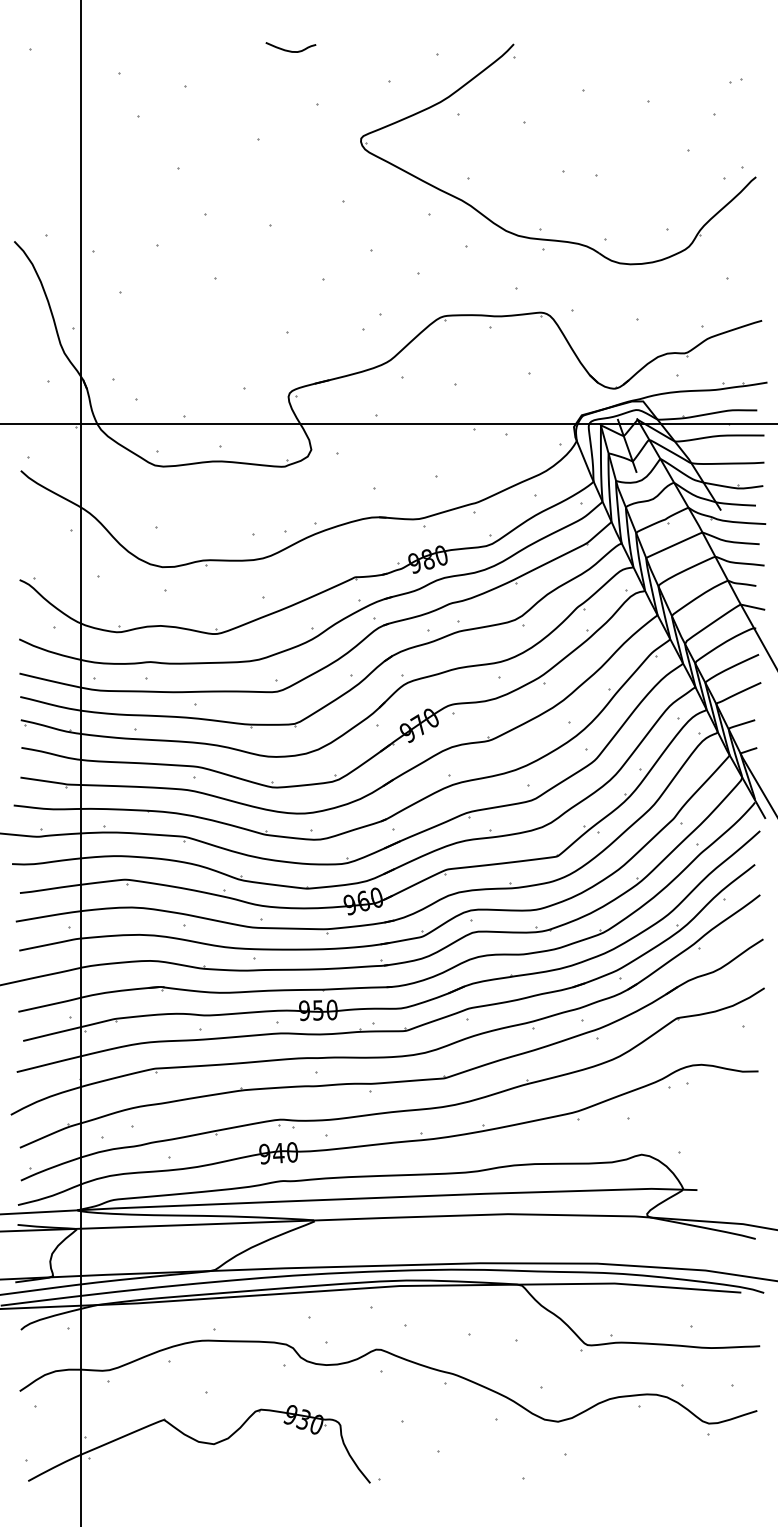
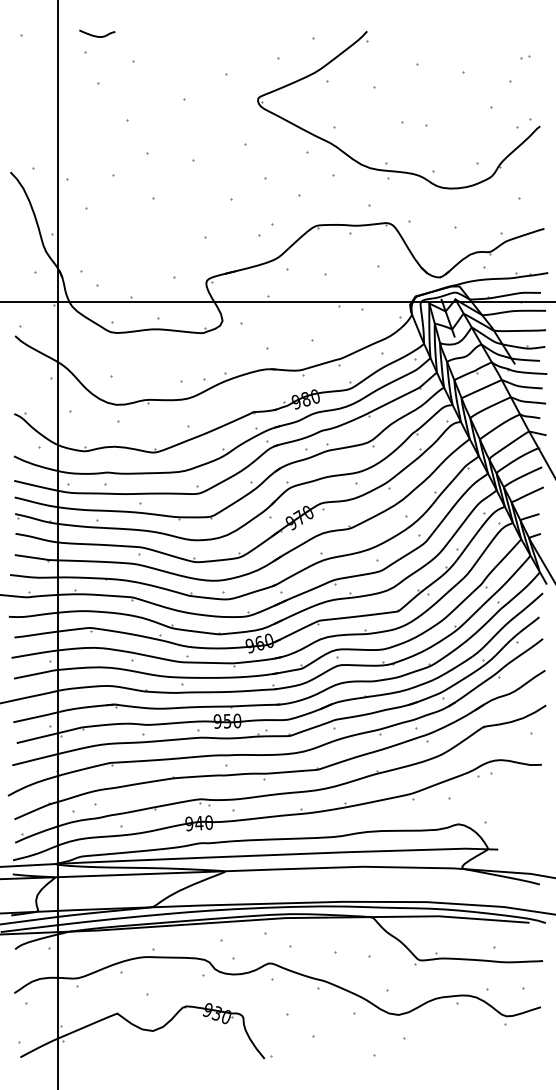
curve: (290, 50) -> (97, 35), moved

